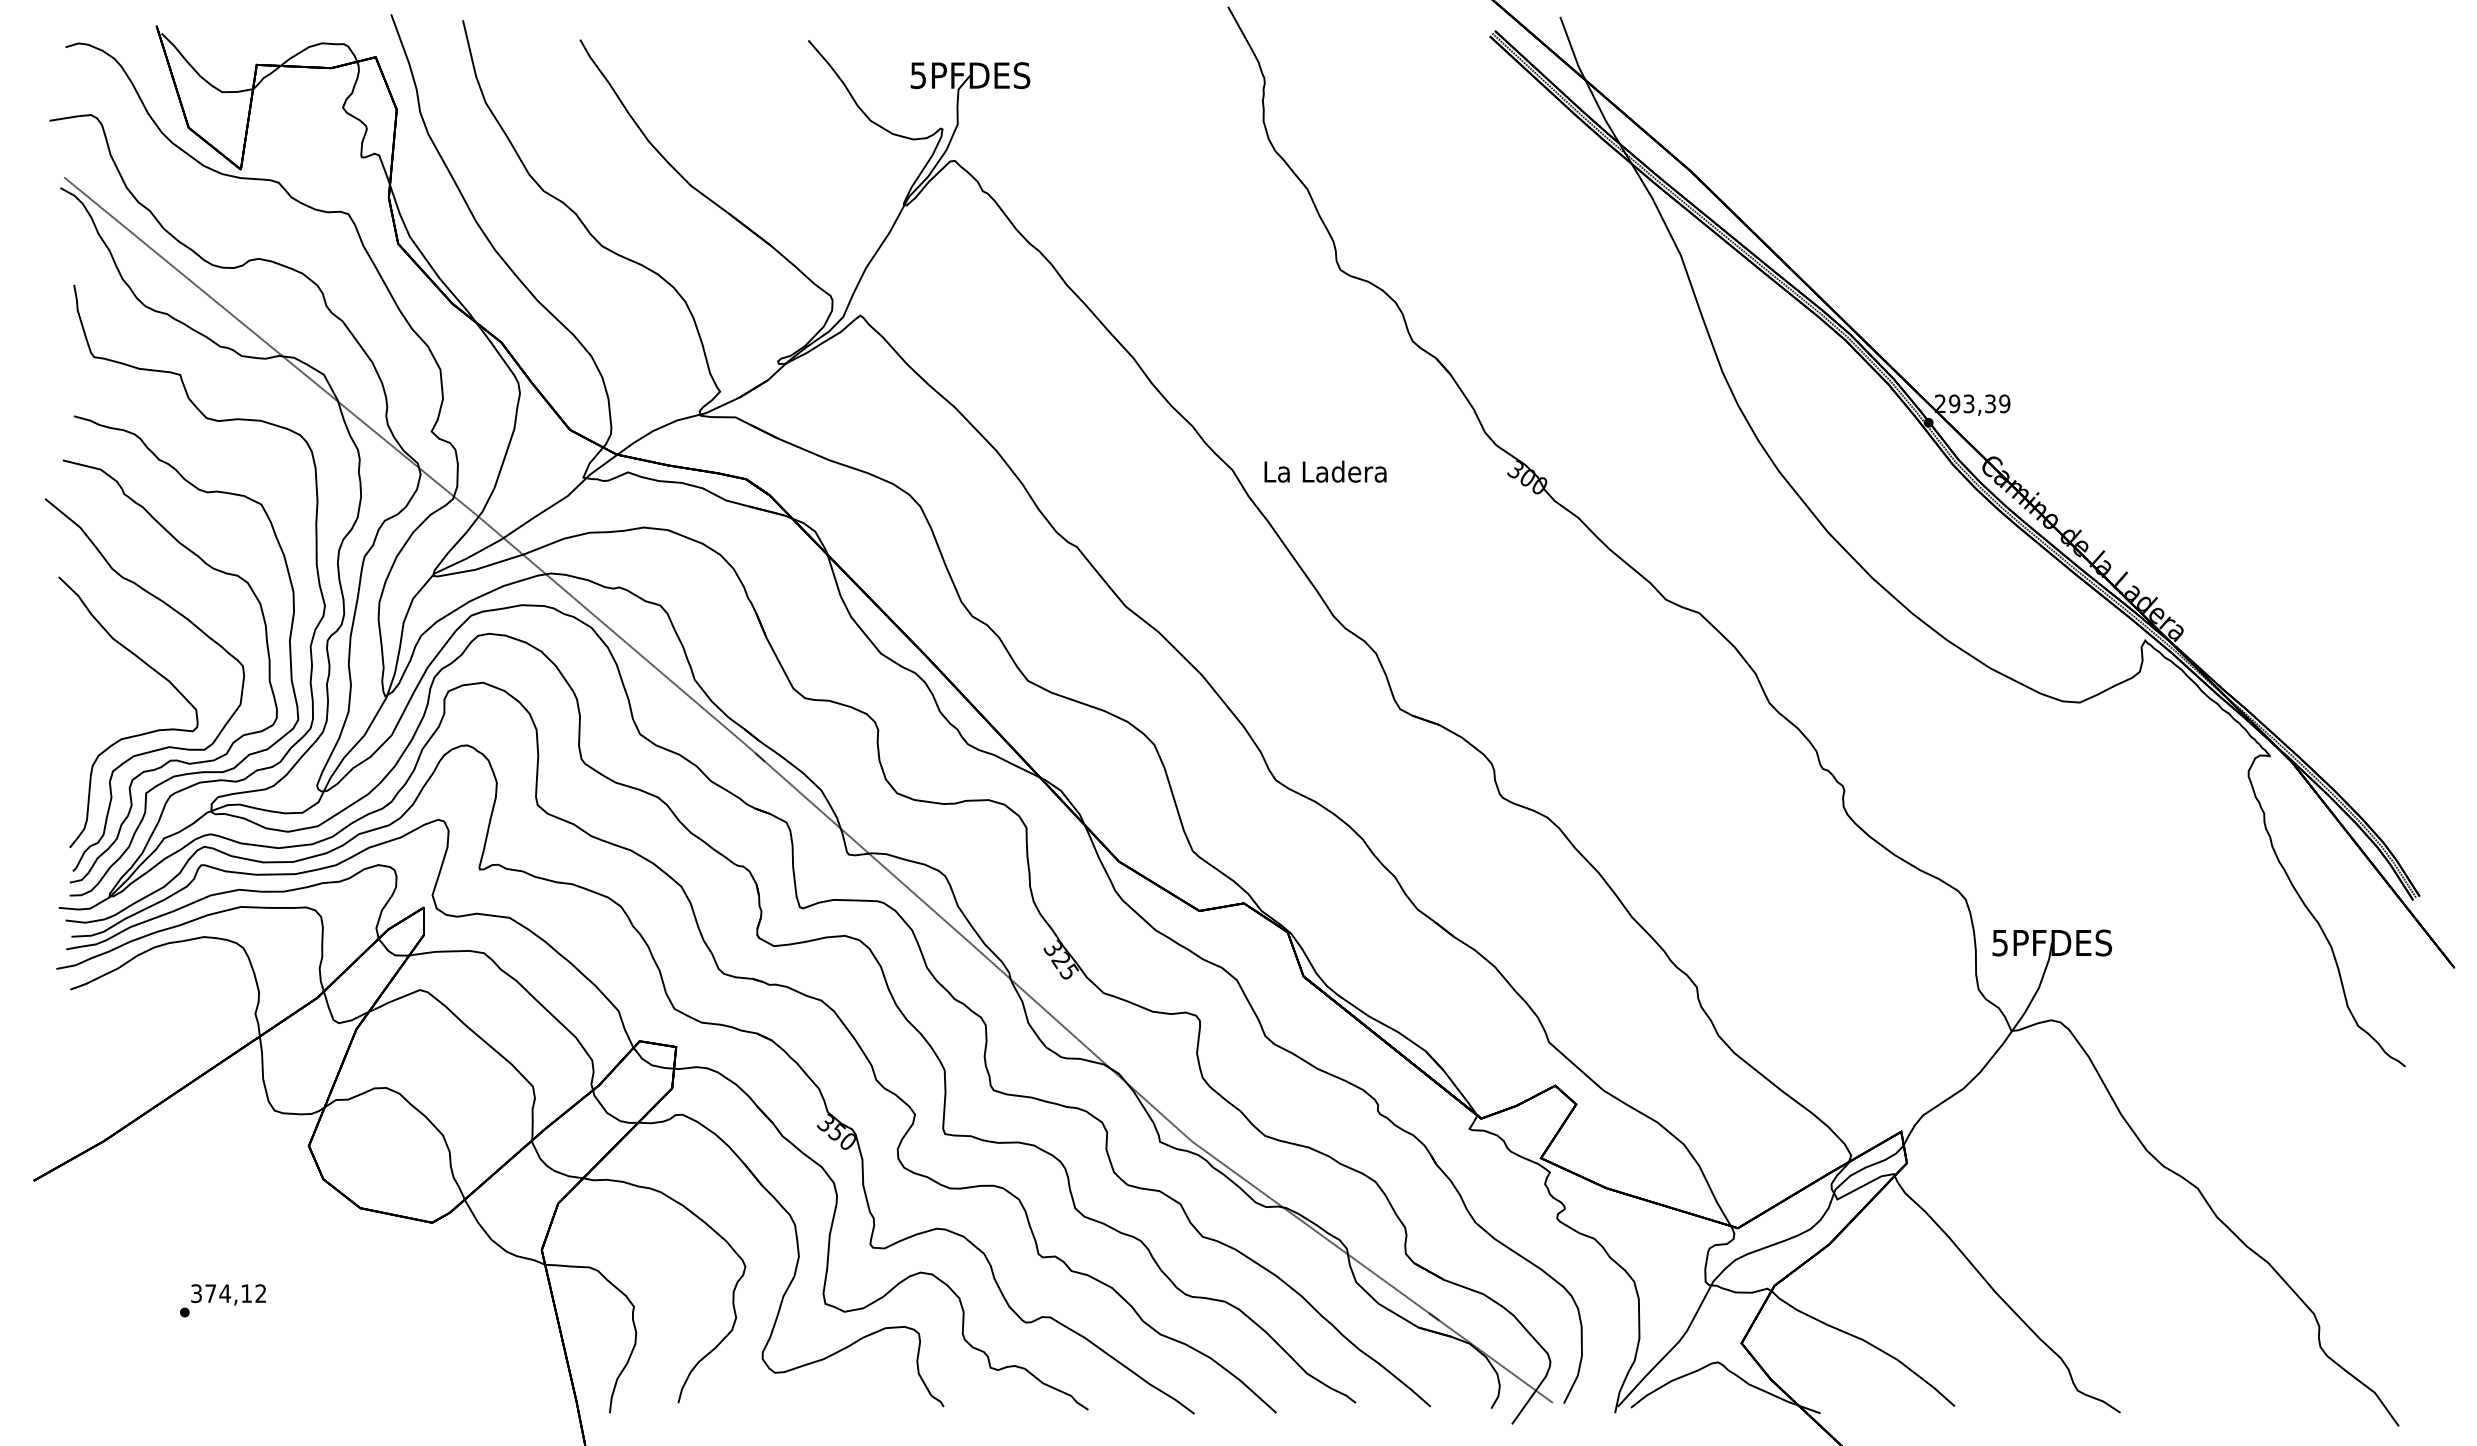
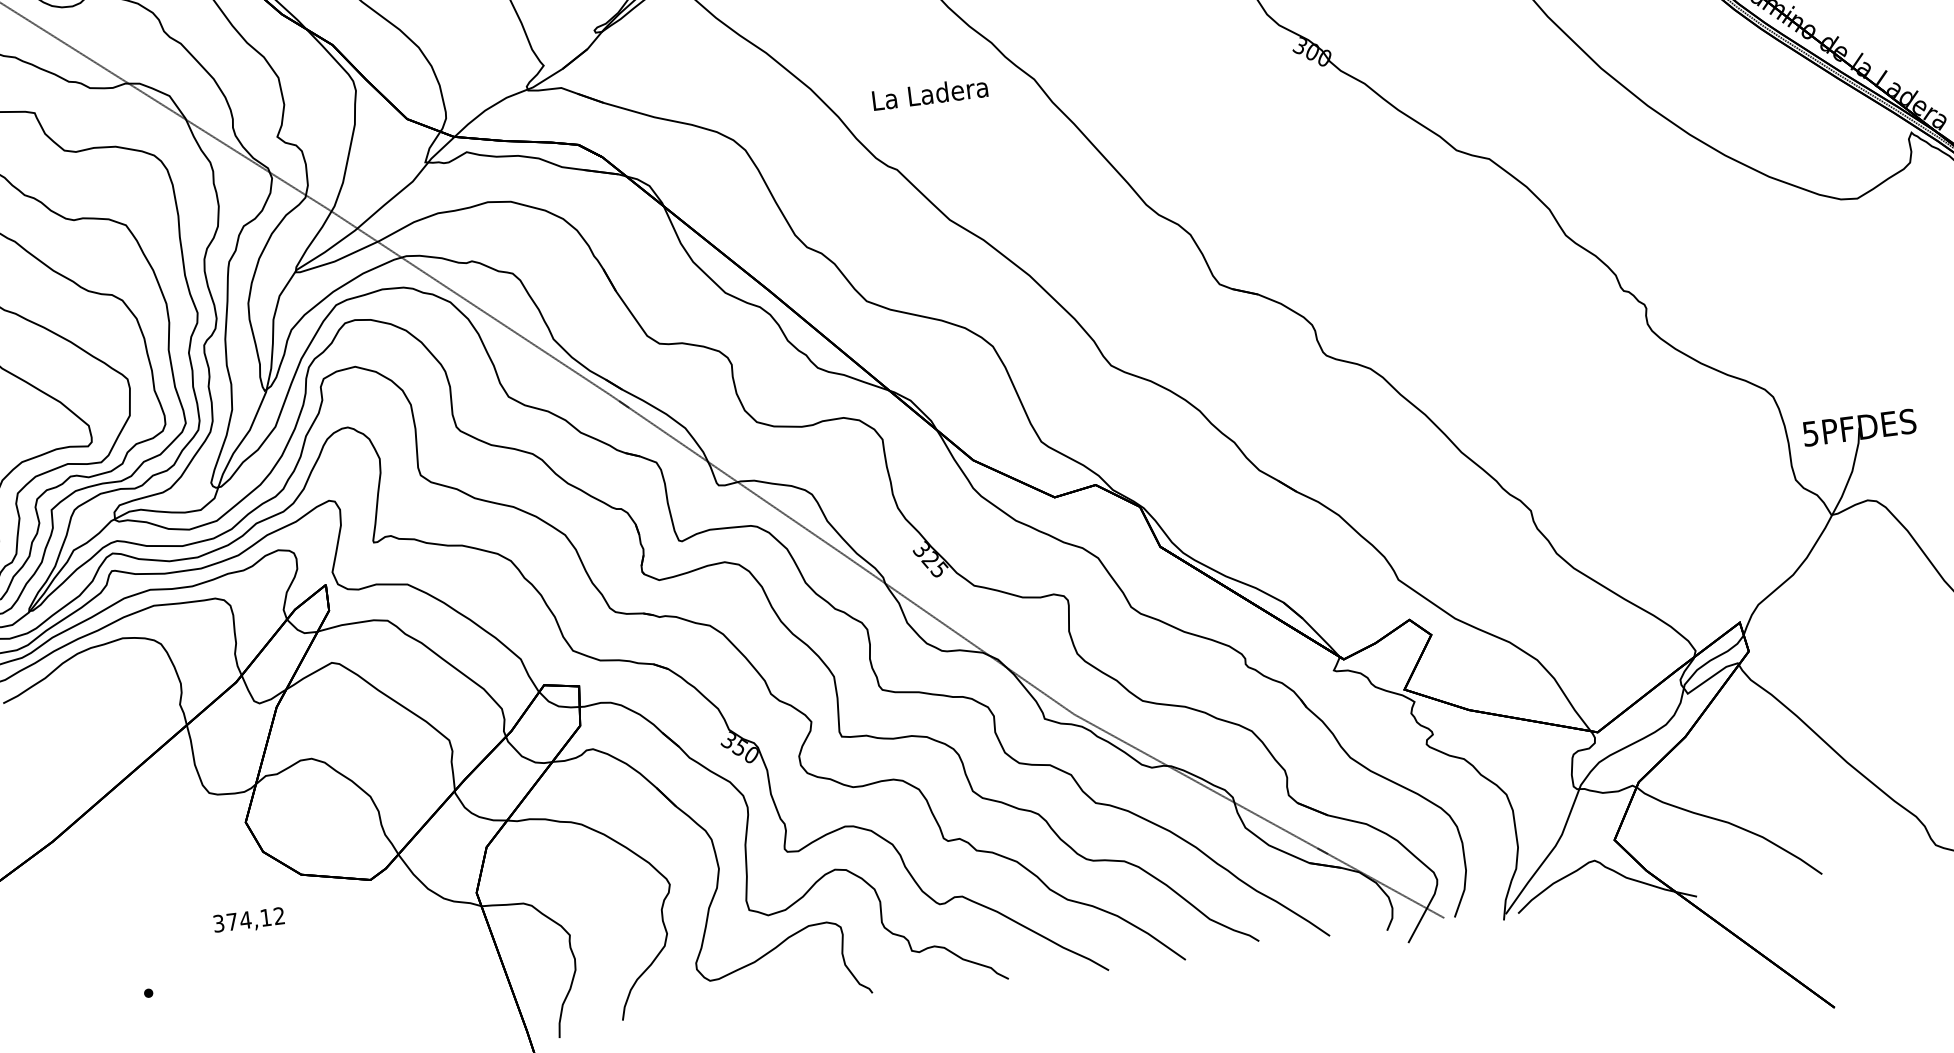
text: (1325, 471) -> (930, 93), moved
text: (228, 1294) -> (248, 920), moved

